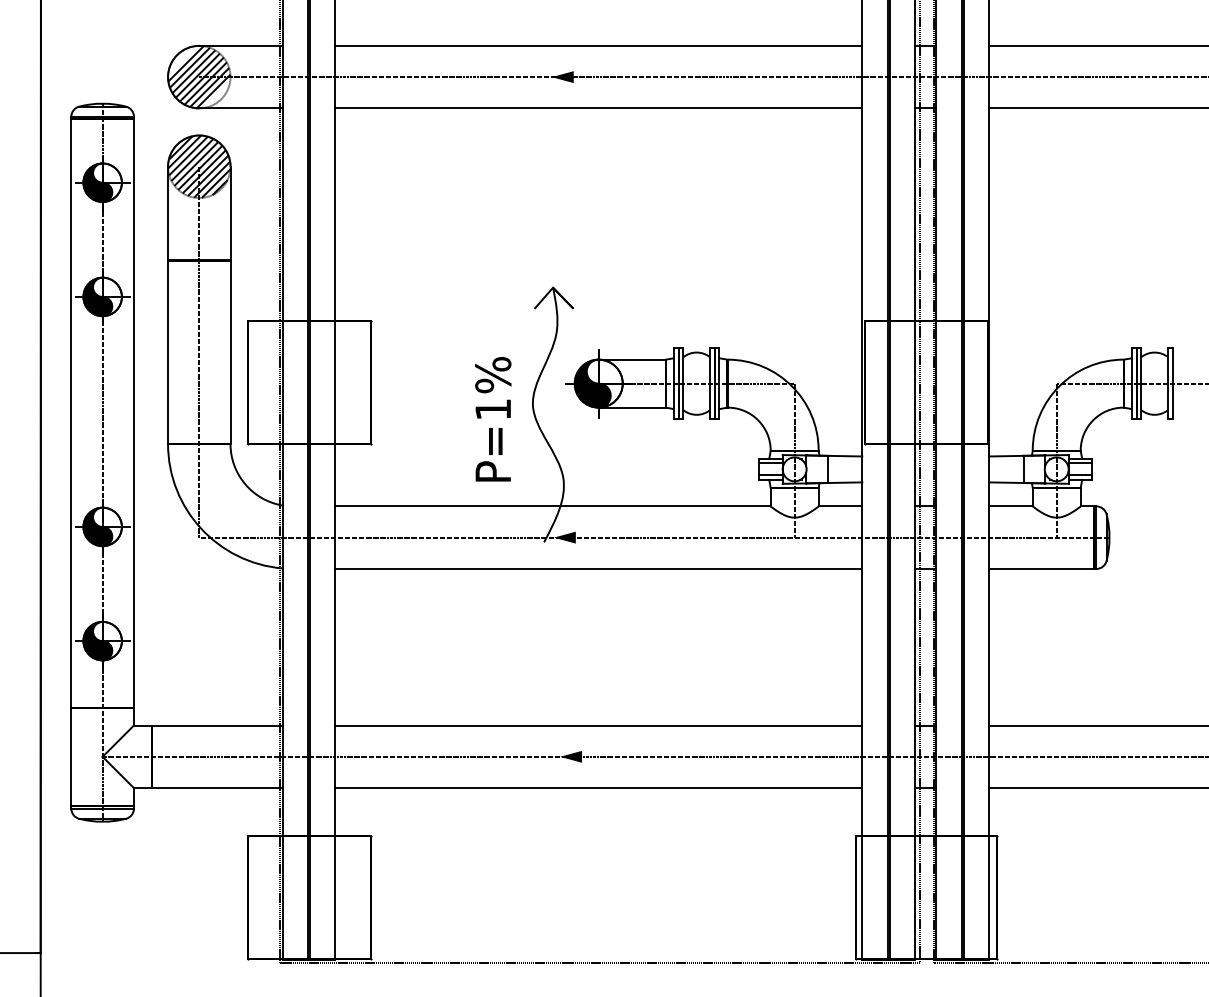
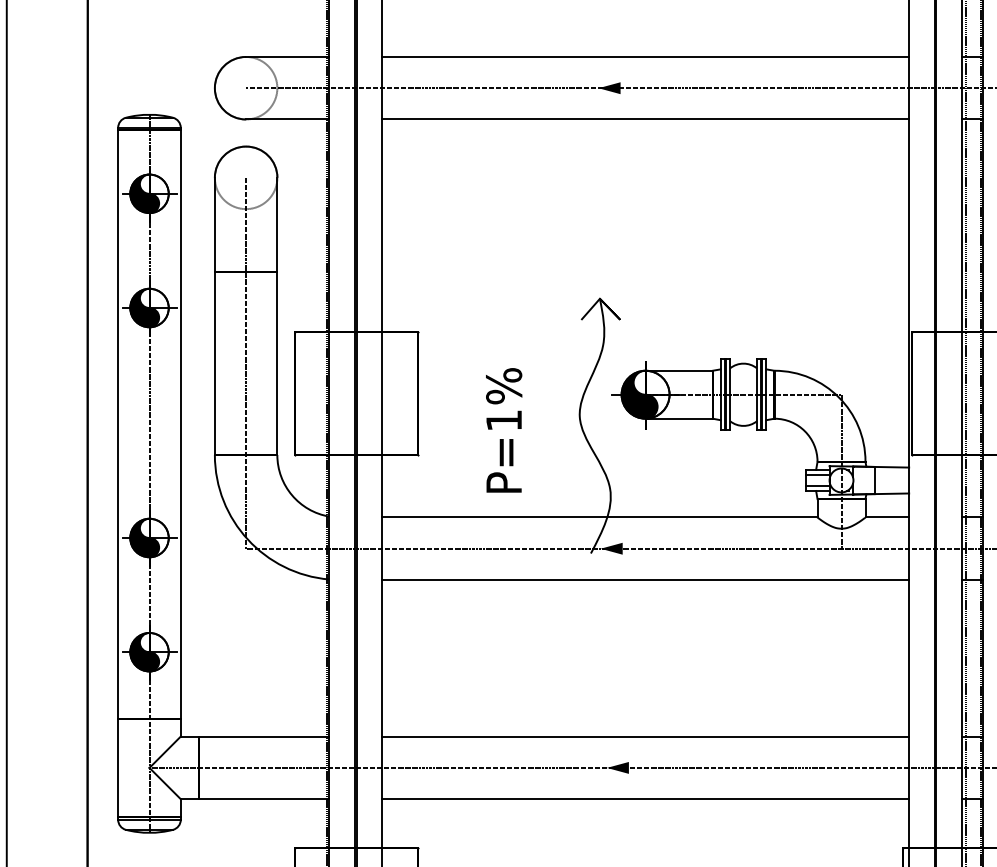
hatch: (199, 77) -> (246, 88), removed
hatch: (199, 166) -> (246, 177), removed
text: (493, 419) -> (504, 430), moved

